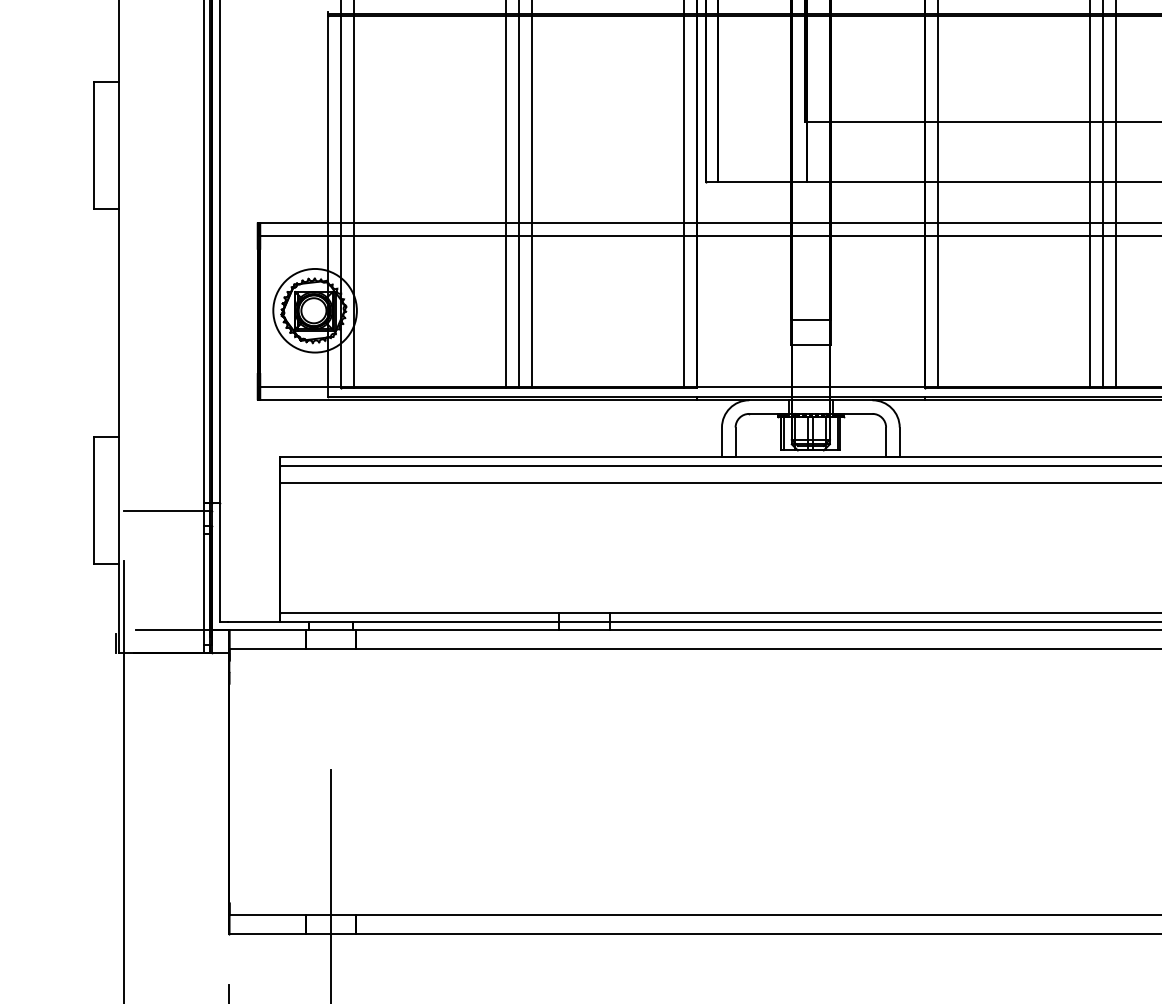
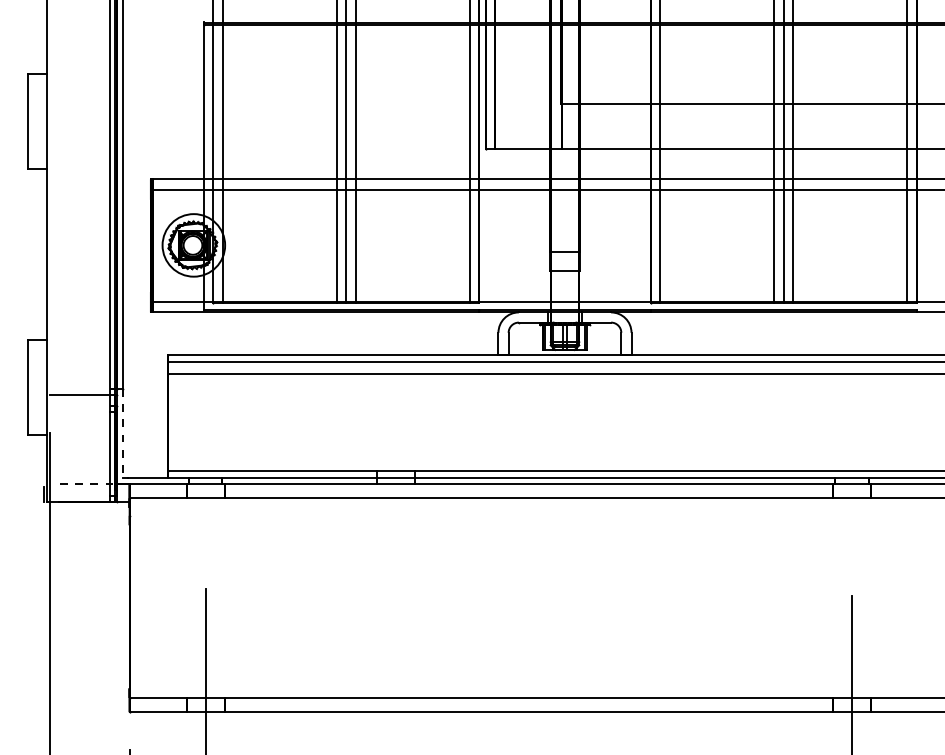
line: (219, 562) -> (122, 433), solid -> dashed
line: (173, 630) -> (87, 484), solid -> dashed

